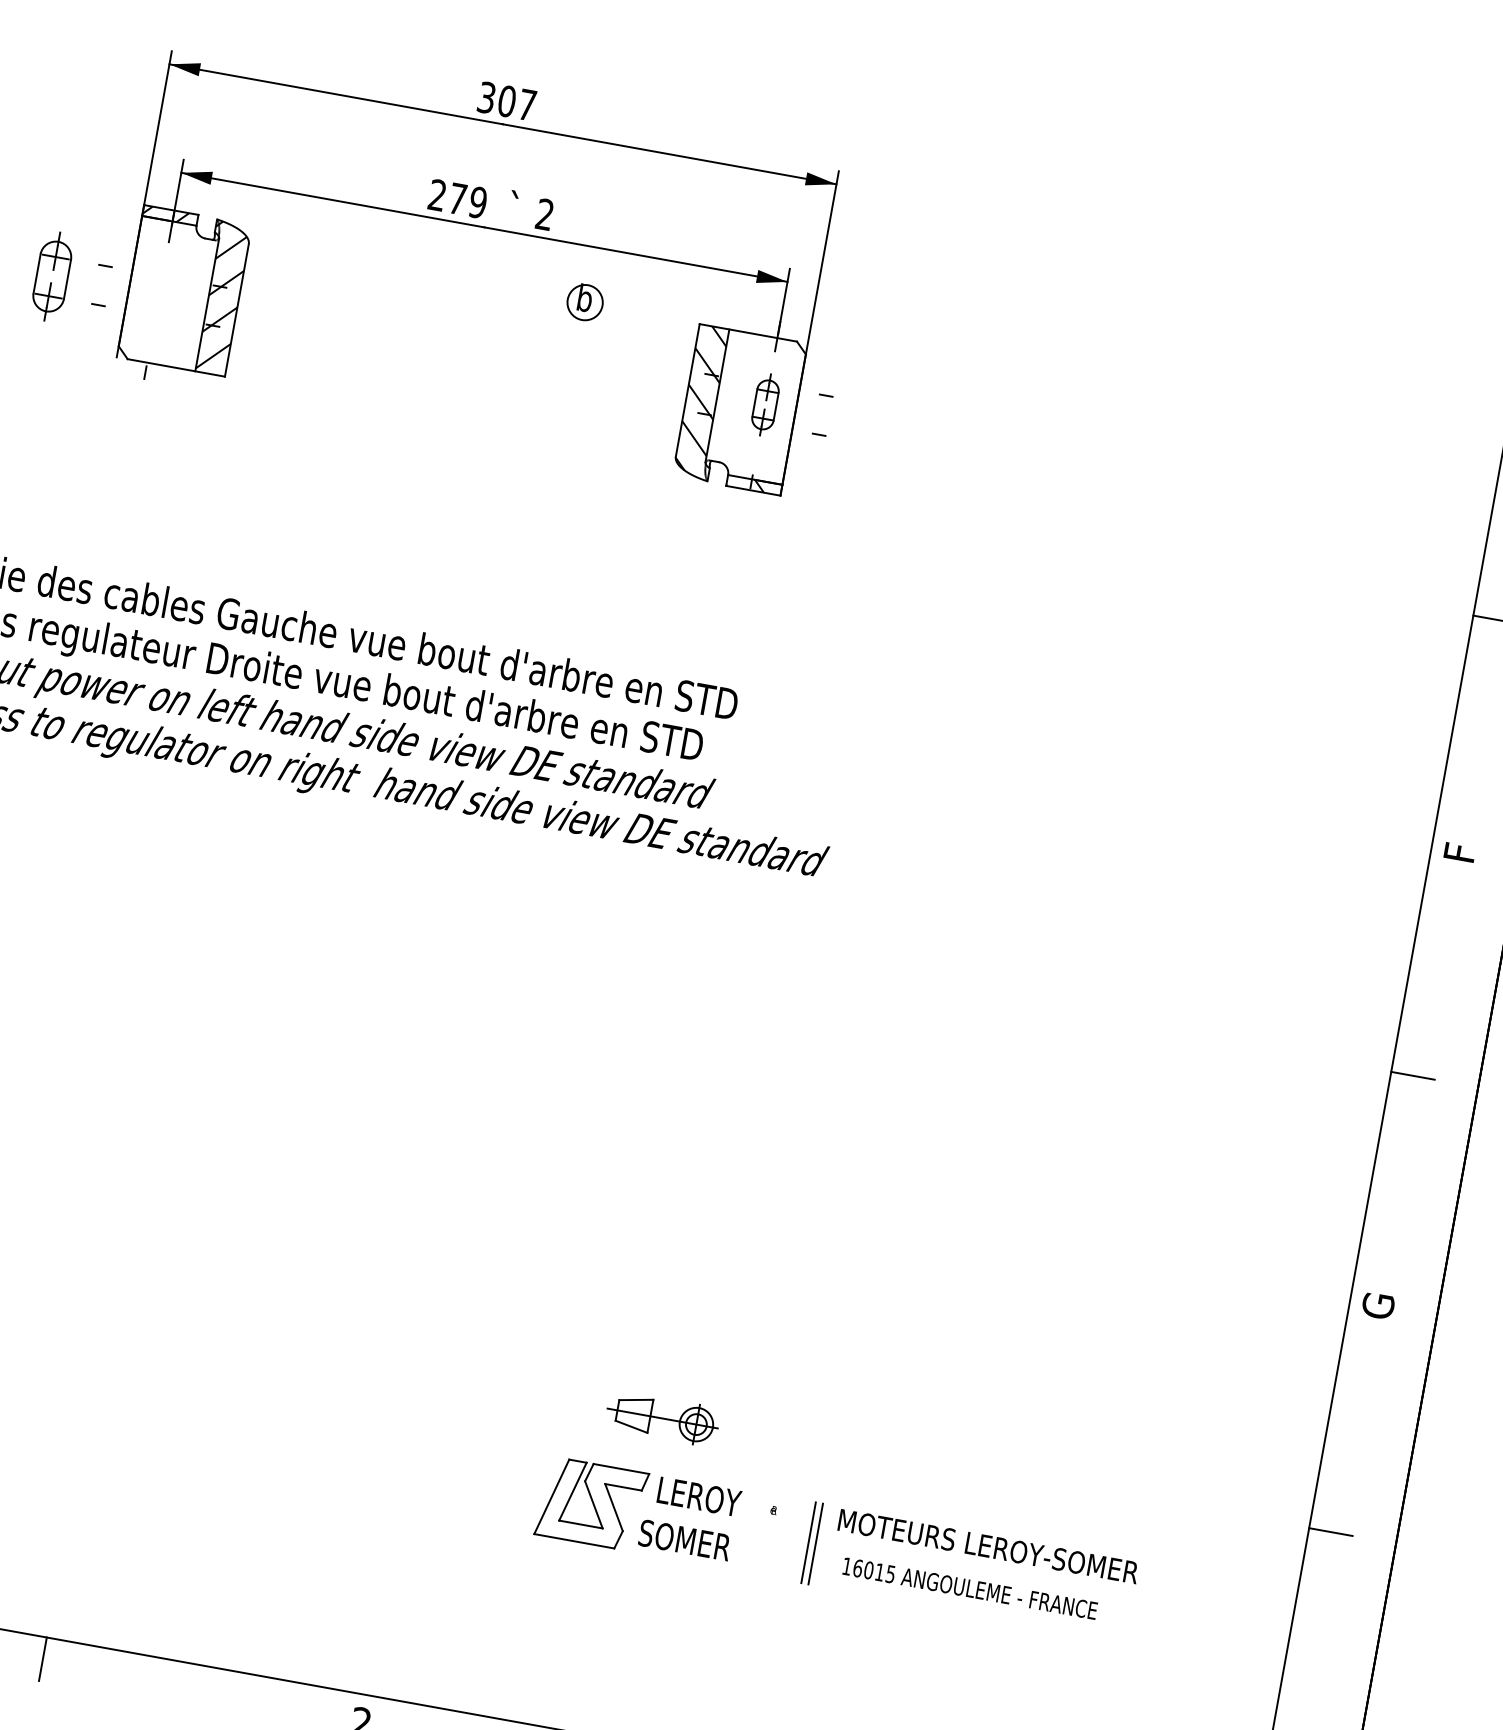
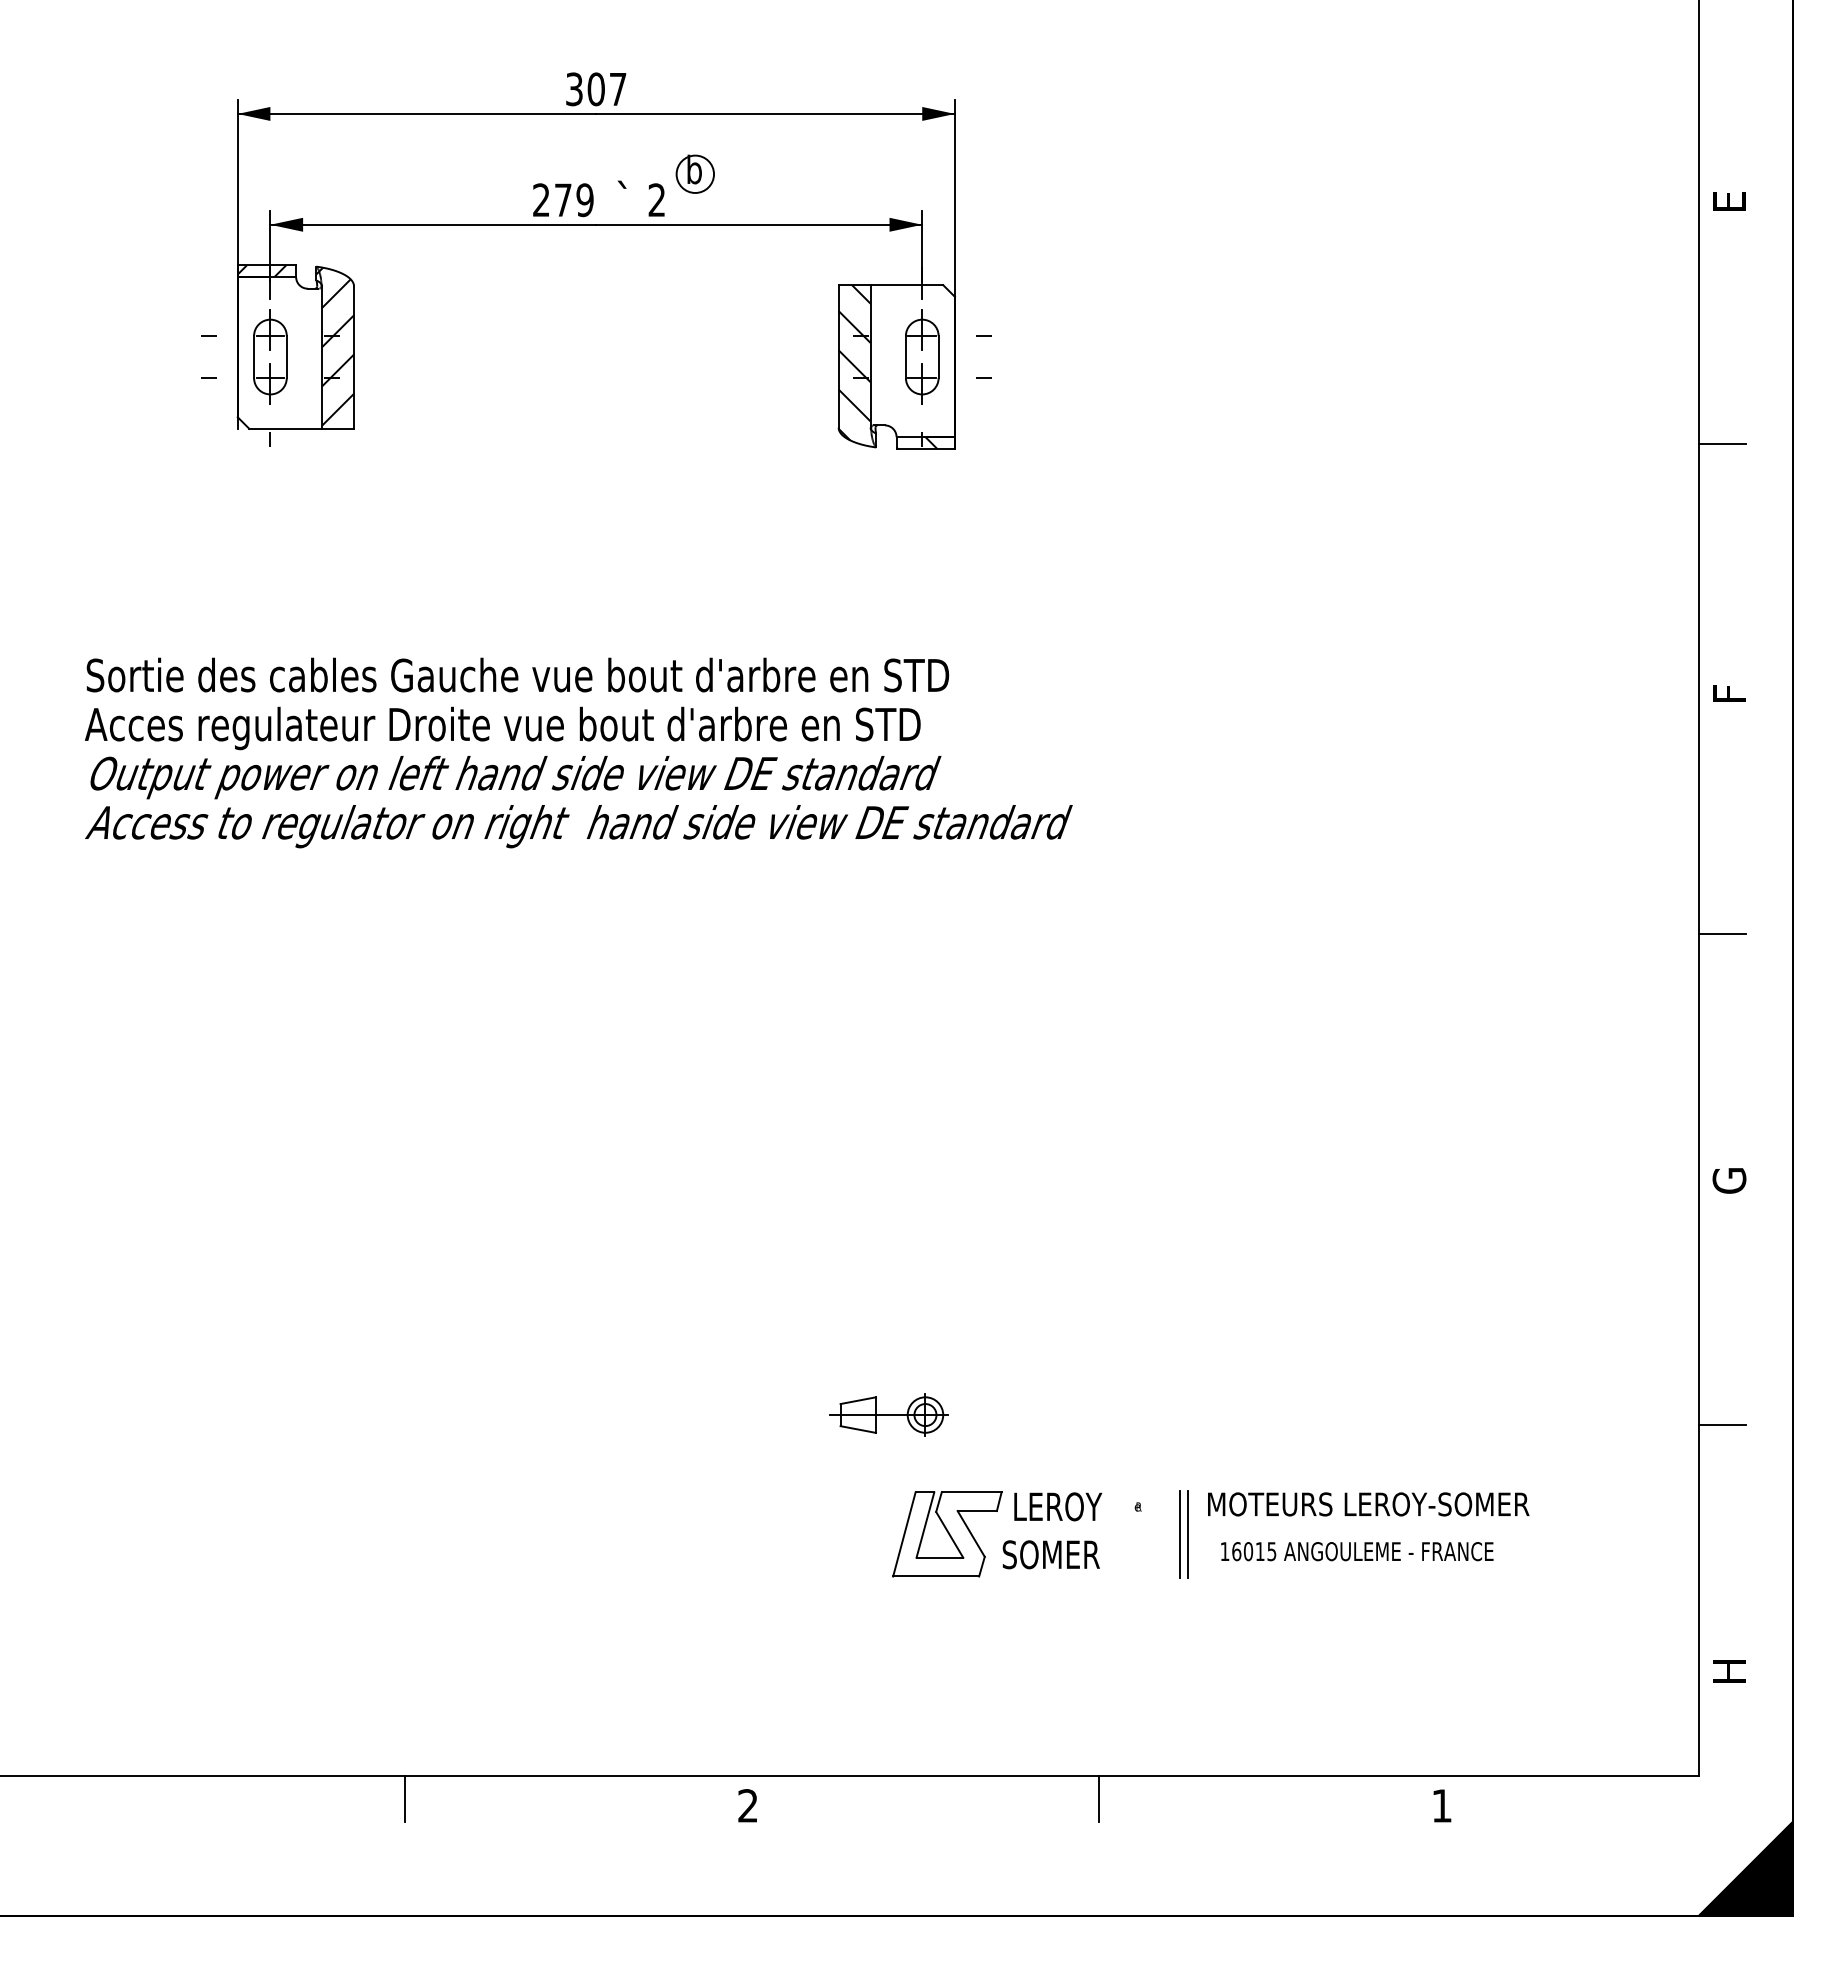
part: (52, 276) -> (270, 356), moved
part: (584, 301) -> (694, 173), moved
part: (765, 404) -> (922, 356), size x1.43
part: (662, 1417) -> (888, 1414), moved

